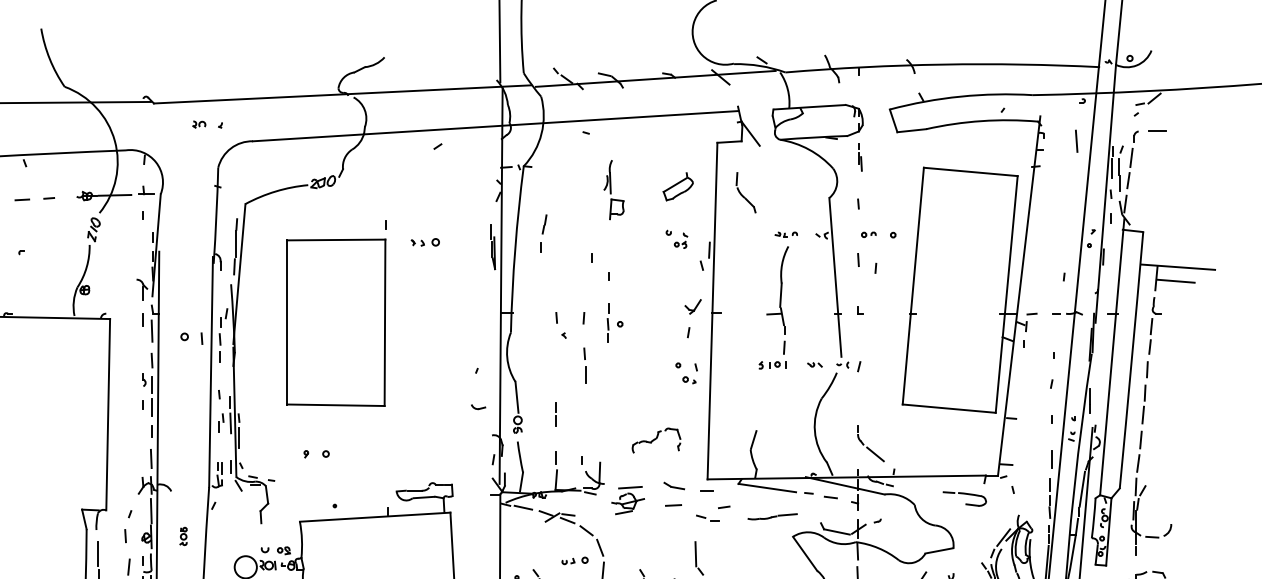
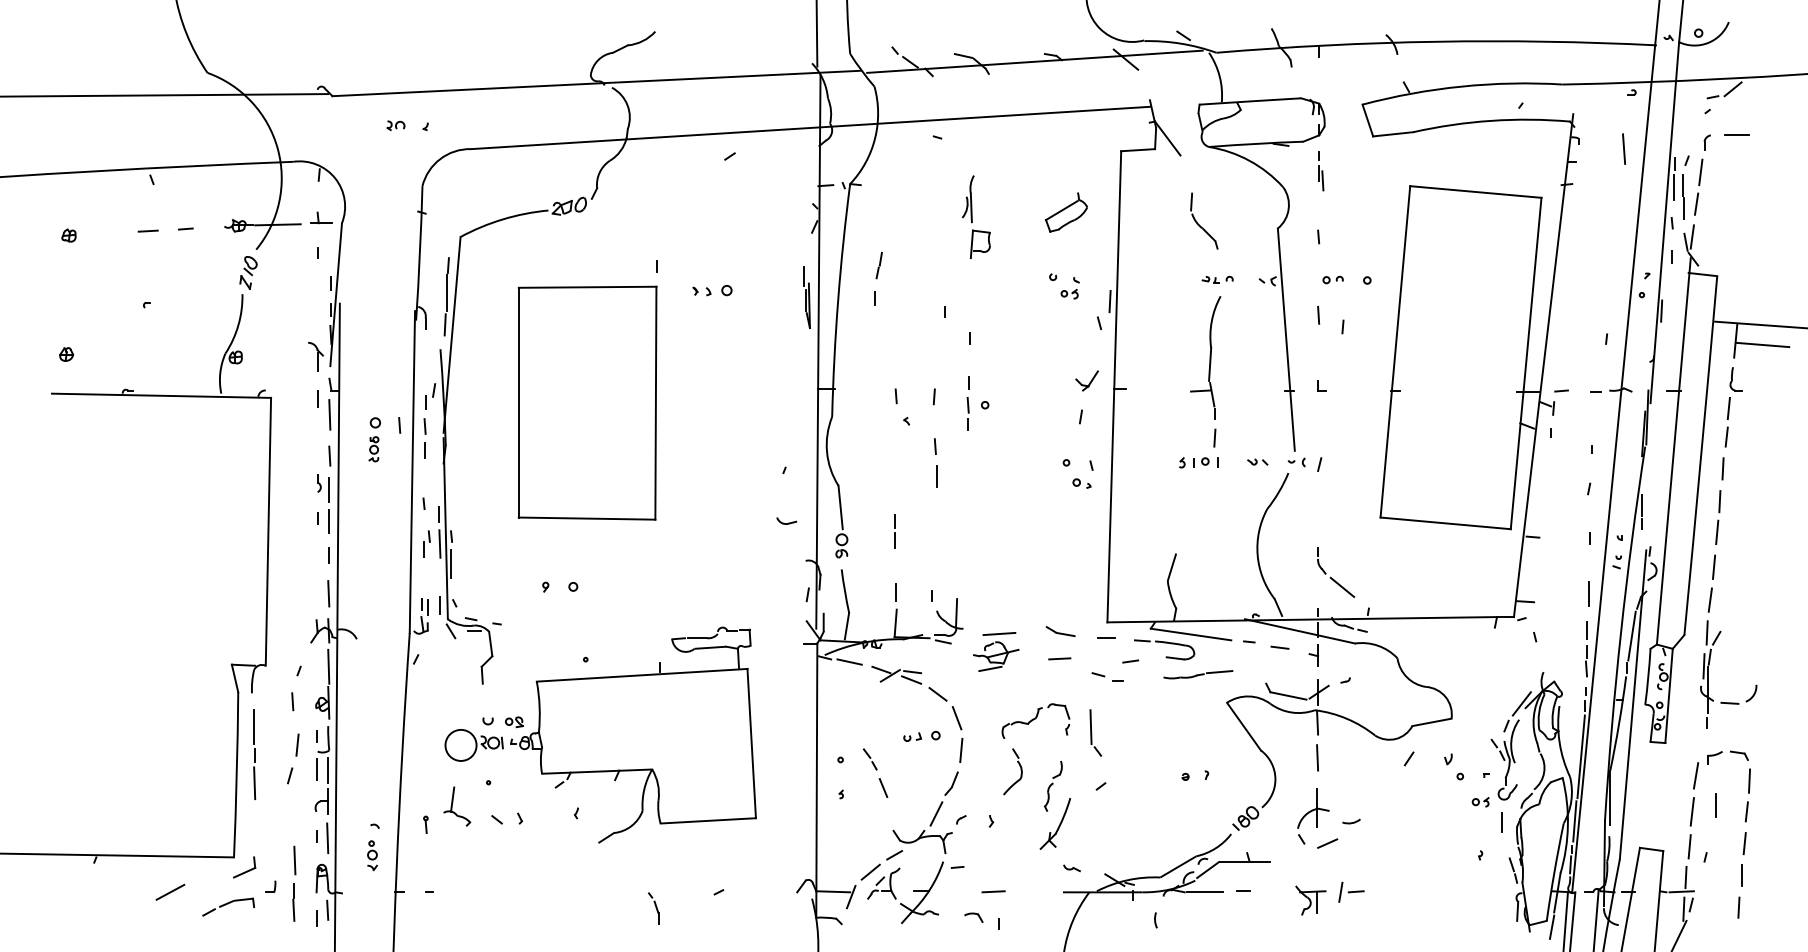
part: (742, 195) -> (1199, 224), moved
part: (656, 440) -> (1035, 720), moved
part: (964, 498) -> (1164, 649), moved
part: (183, 536) -> (373, 449), moved

